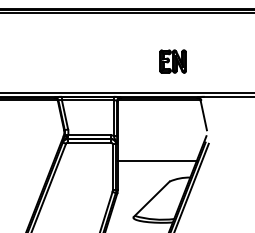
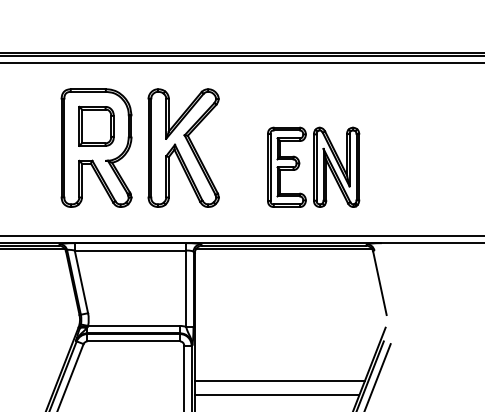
part: (91, 52) -> (138, 147), added
part: (172, 61) -> (312, 167), size x1.67
line: (155, 167) -> (276, 395), added

